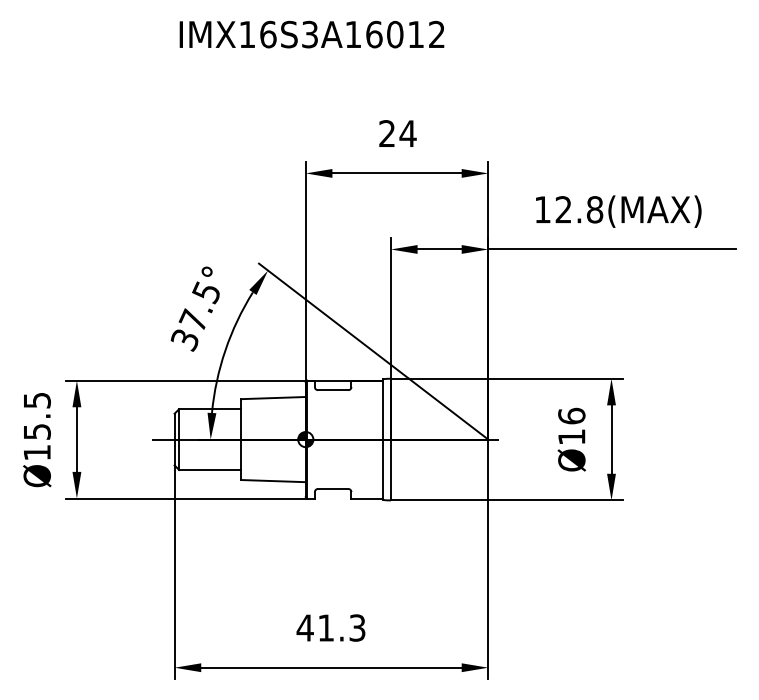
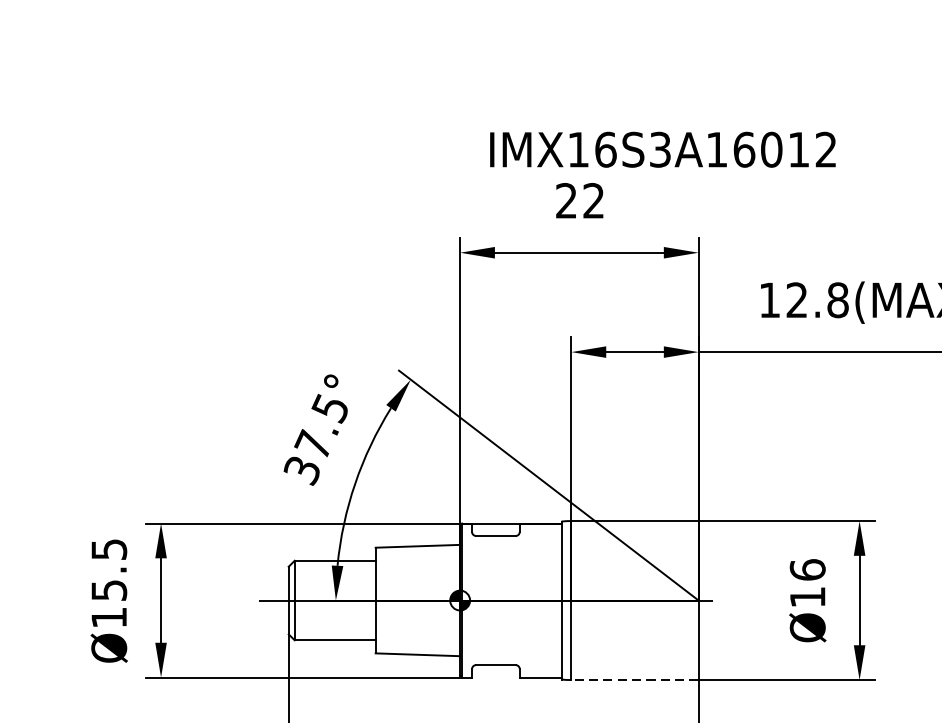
text: (311, 34) -> (662, 149), moved
text: (407, 133) -> (593, 200), 24 -> 22
line: (439, 500) -> (634, 680), solid -> dashed

